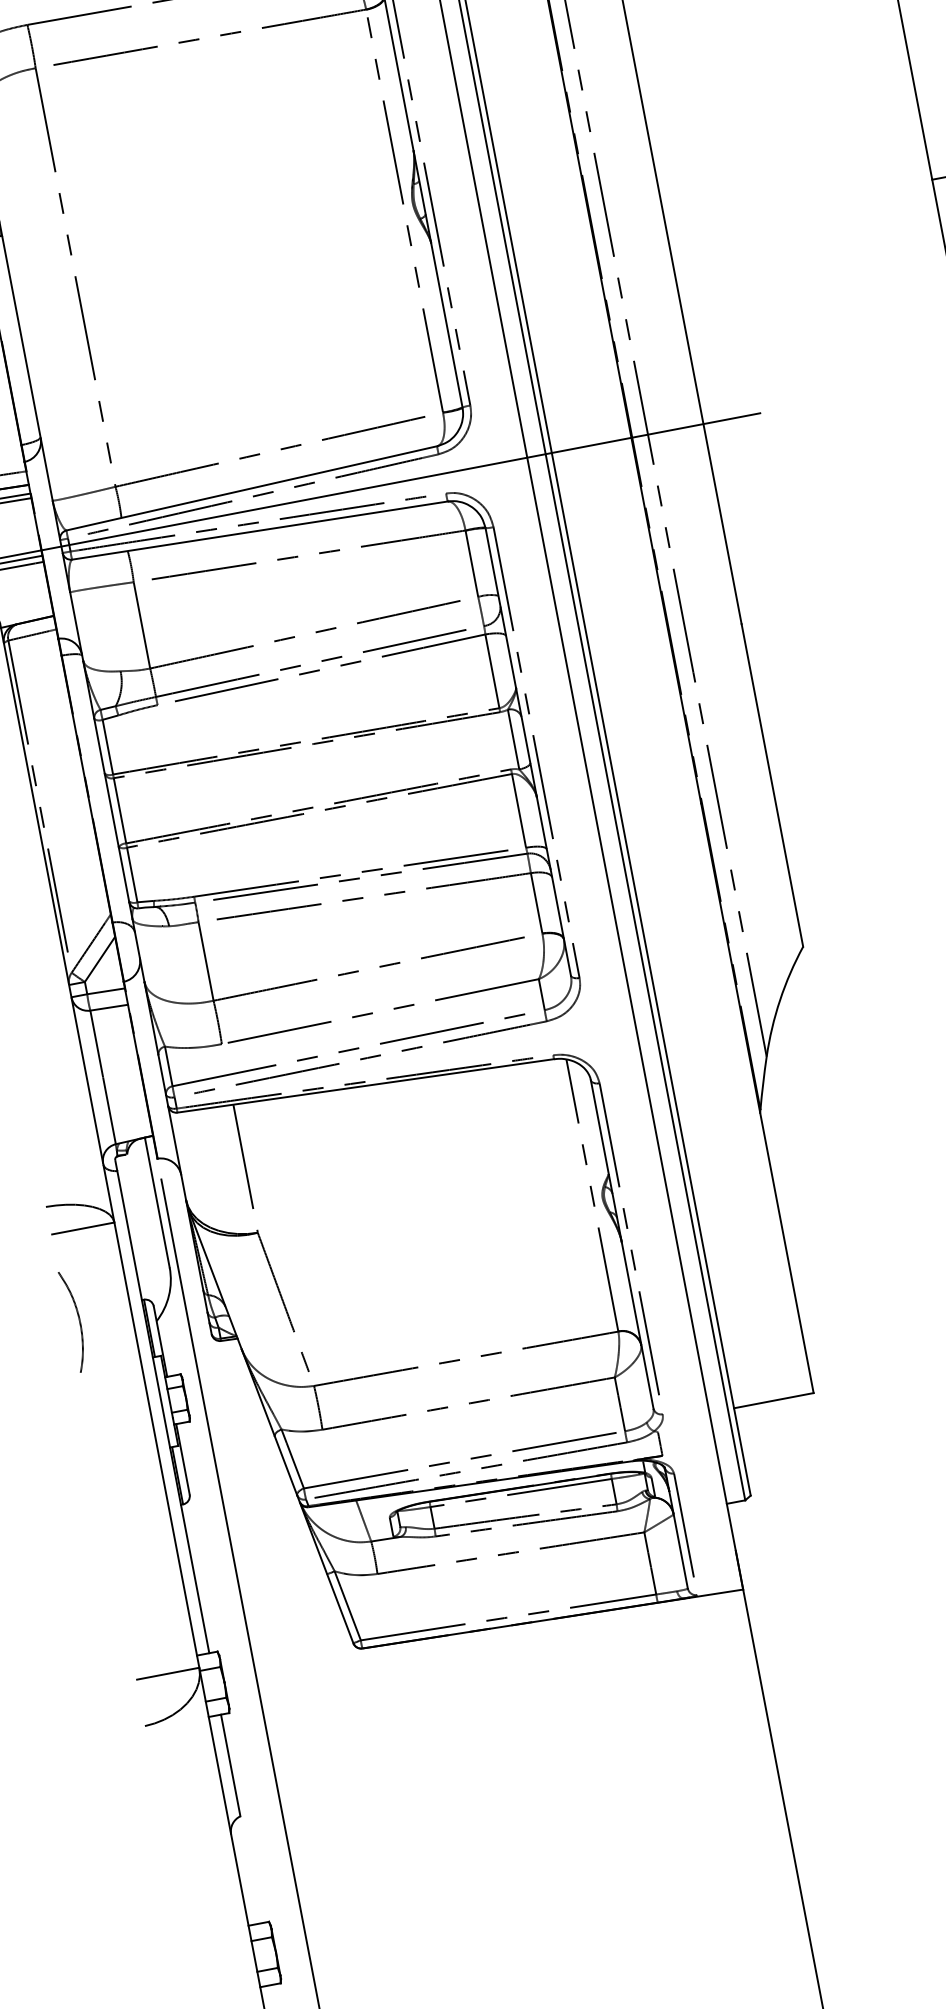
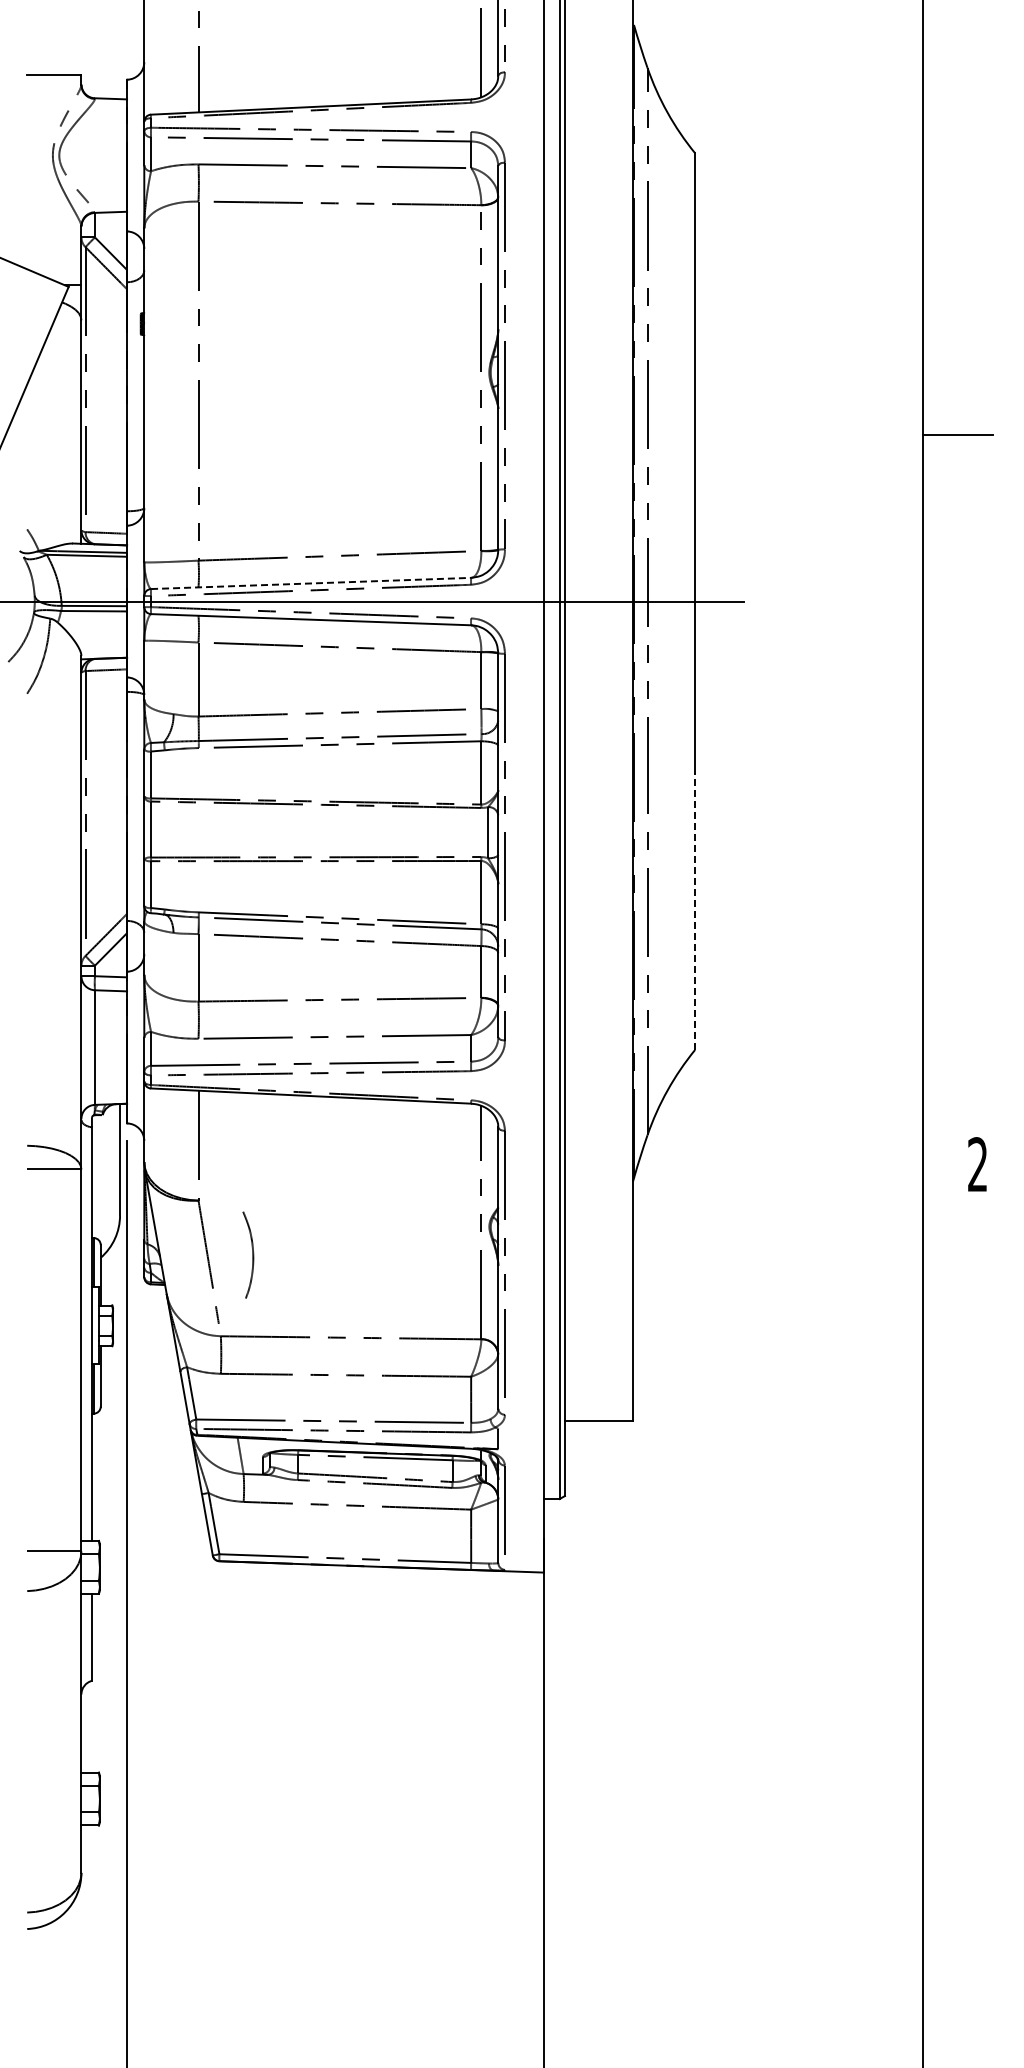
line: (252, 488) -> (311, 583), solid -> dashed
line: (772, 785) -> (695, 911), solid -> dashed
curve: (78, 1319) -> (252, 1254), moved

